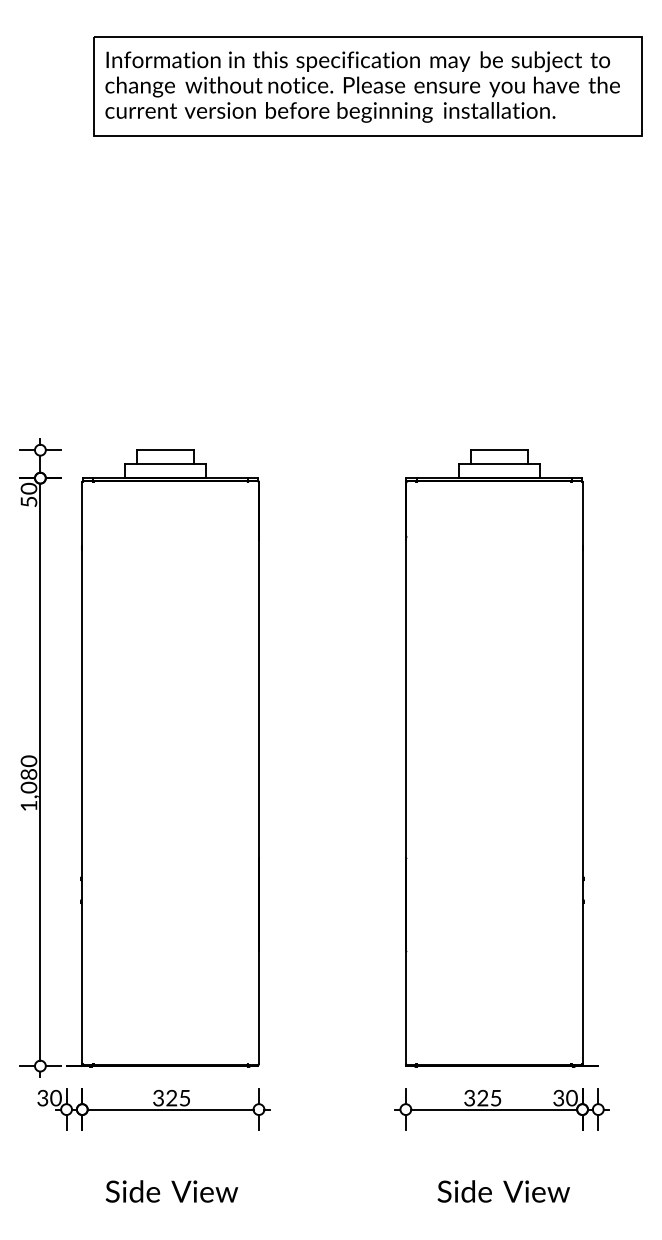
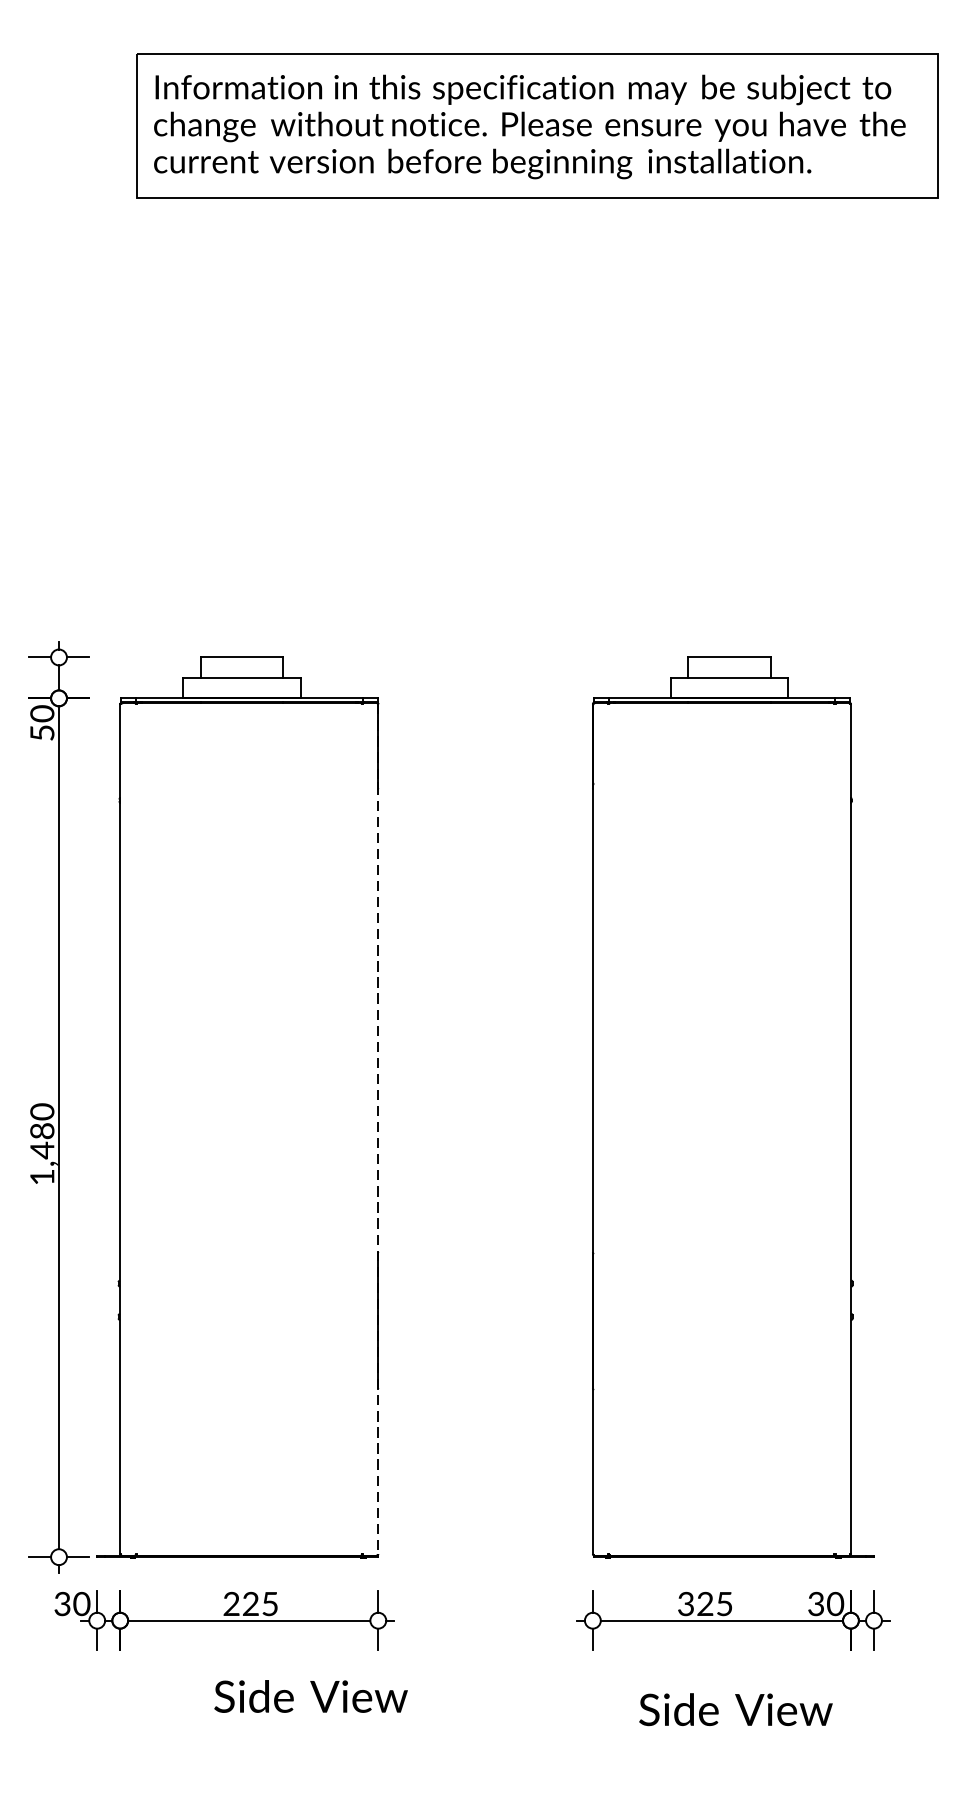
line: (259, 773) -> (379, 1129), solid -> dashed
text: (28, 787) -> (41, 1150), 1,080 -> 1,480
text: (158, 1100) -> (231, 1607), 325 -> 225
text: (171, 1191) -> (310, 1696), moved
text: (503, 1191) -> (735, 1709), moved

